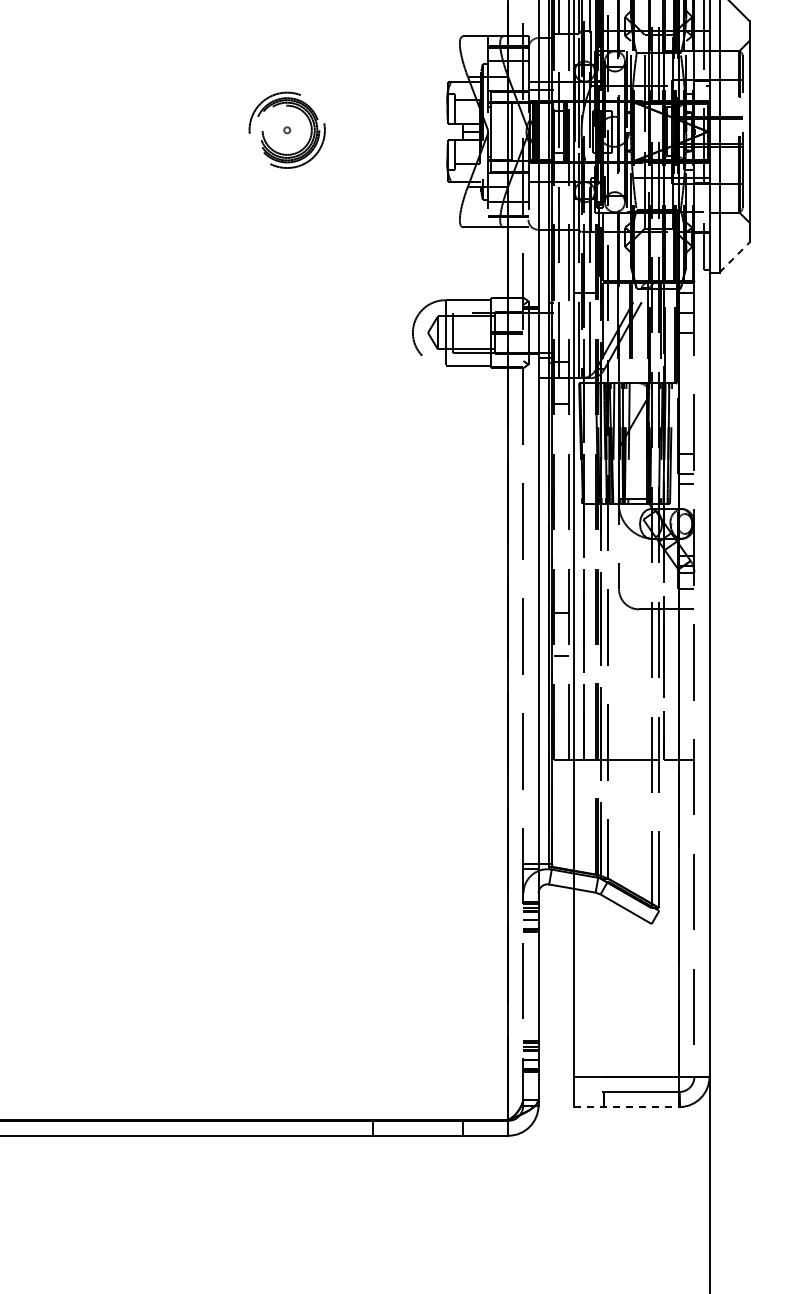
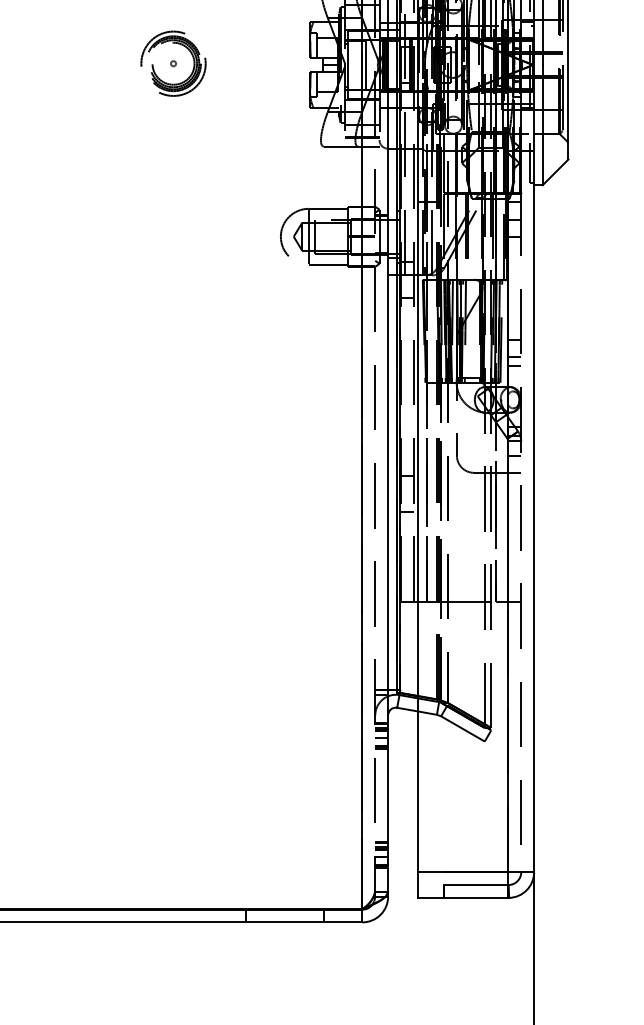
line: (734, 257) -> (555, 172), dashed -> solid
line: (626, 1107) -> (463, 898), dashed -> solid

